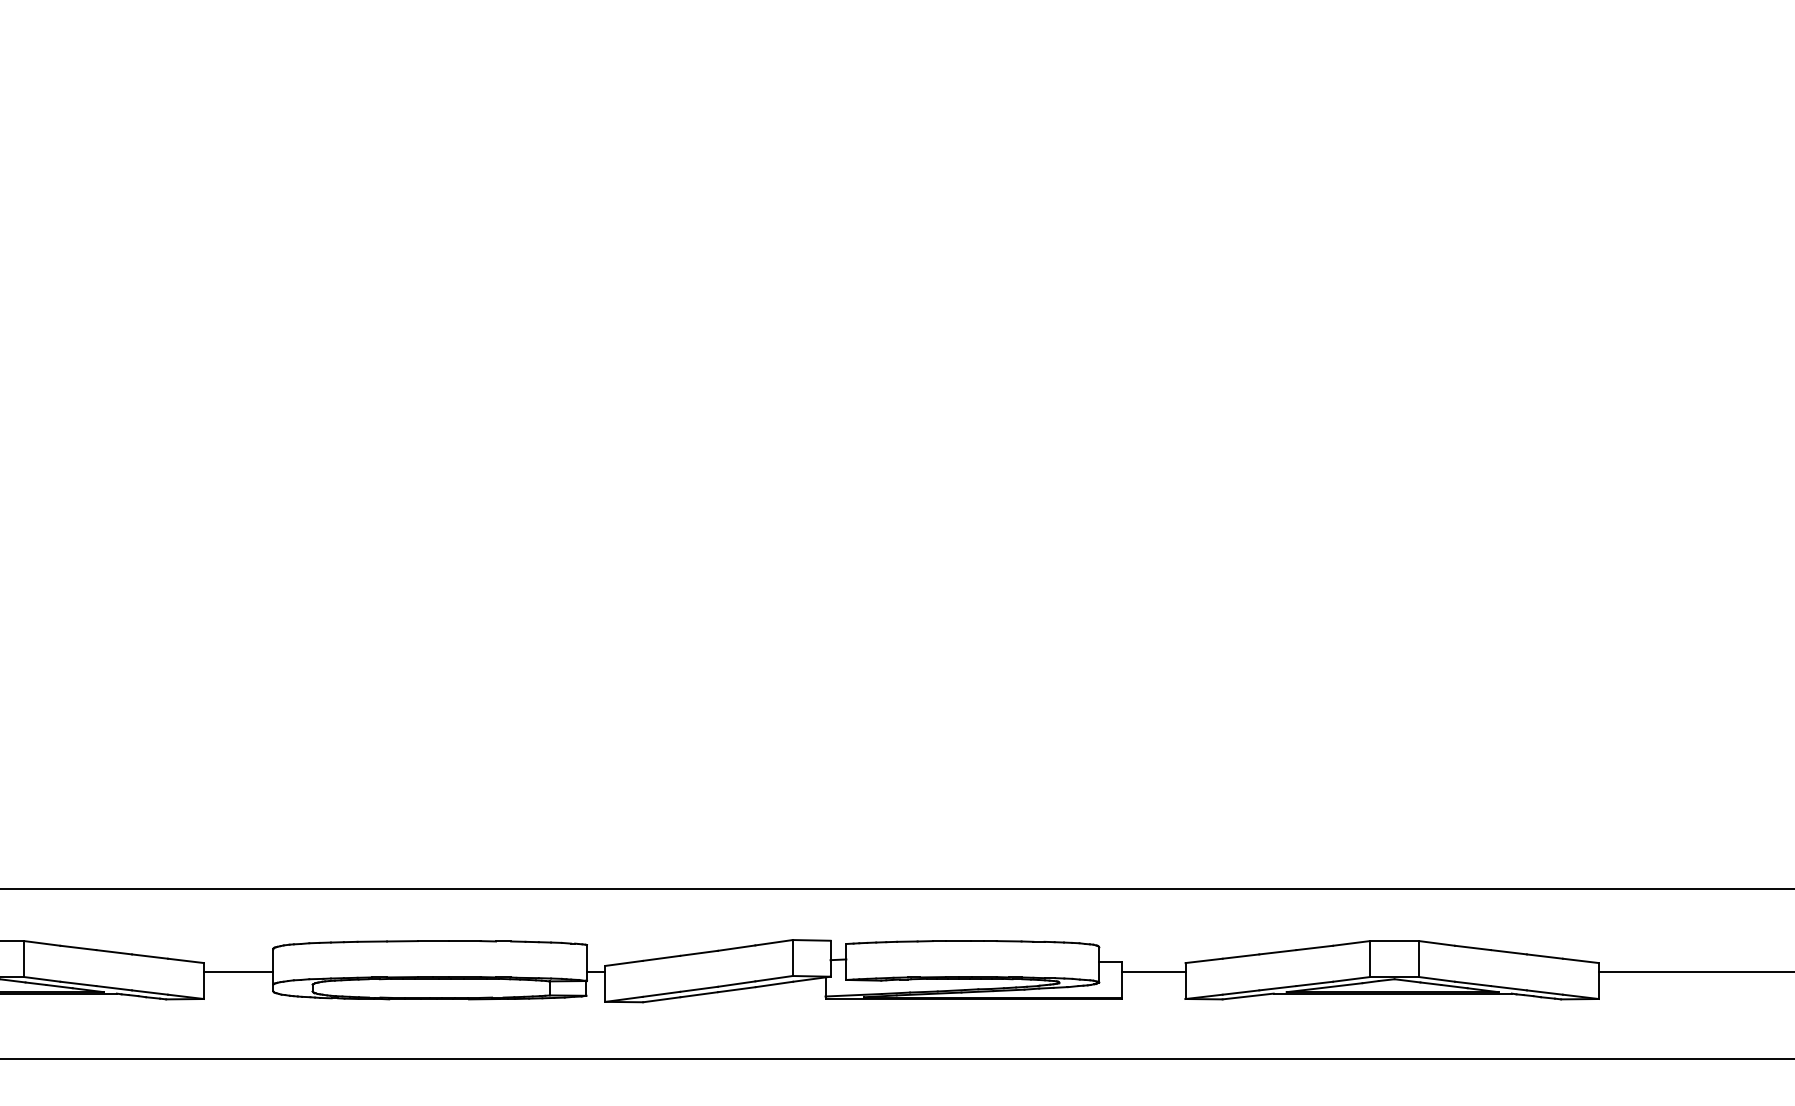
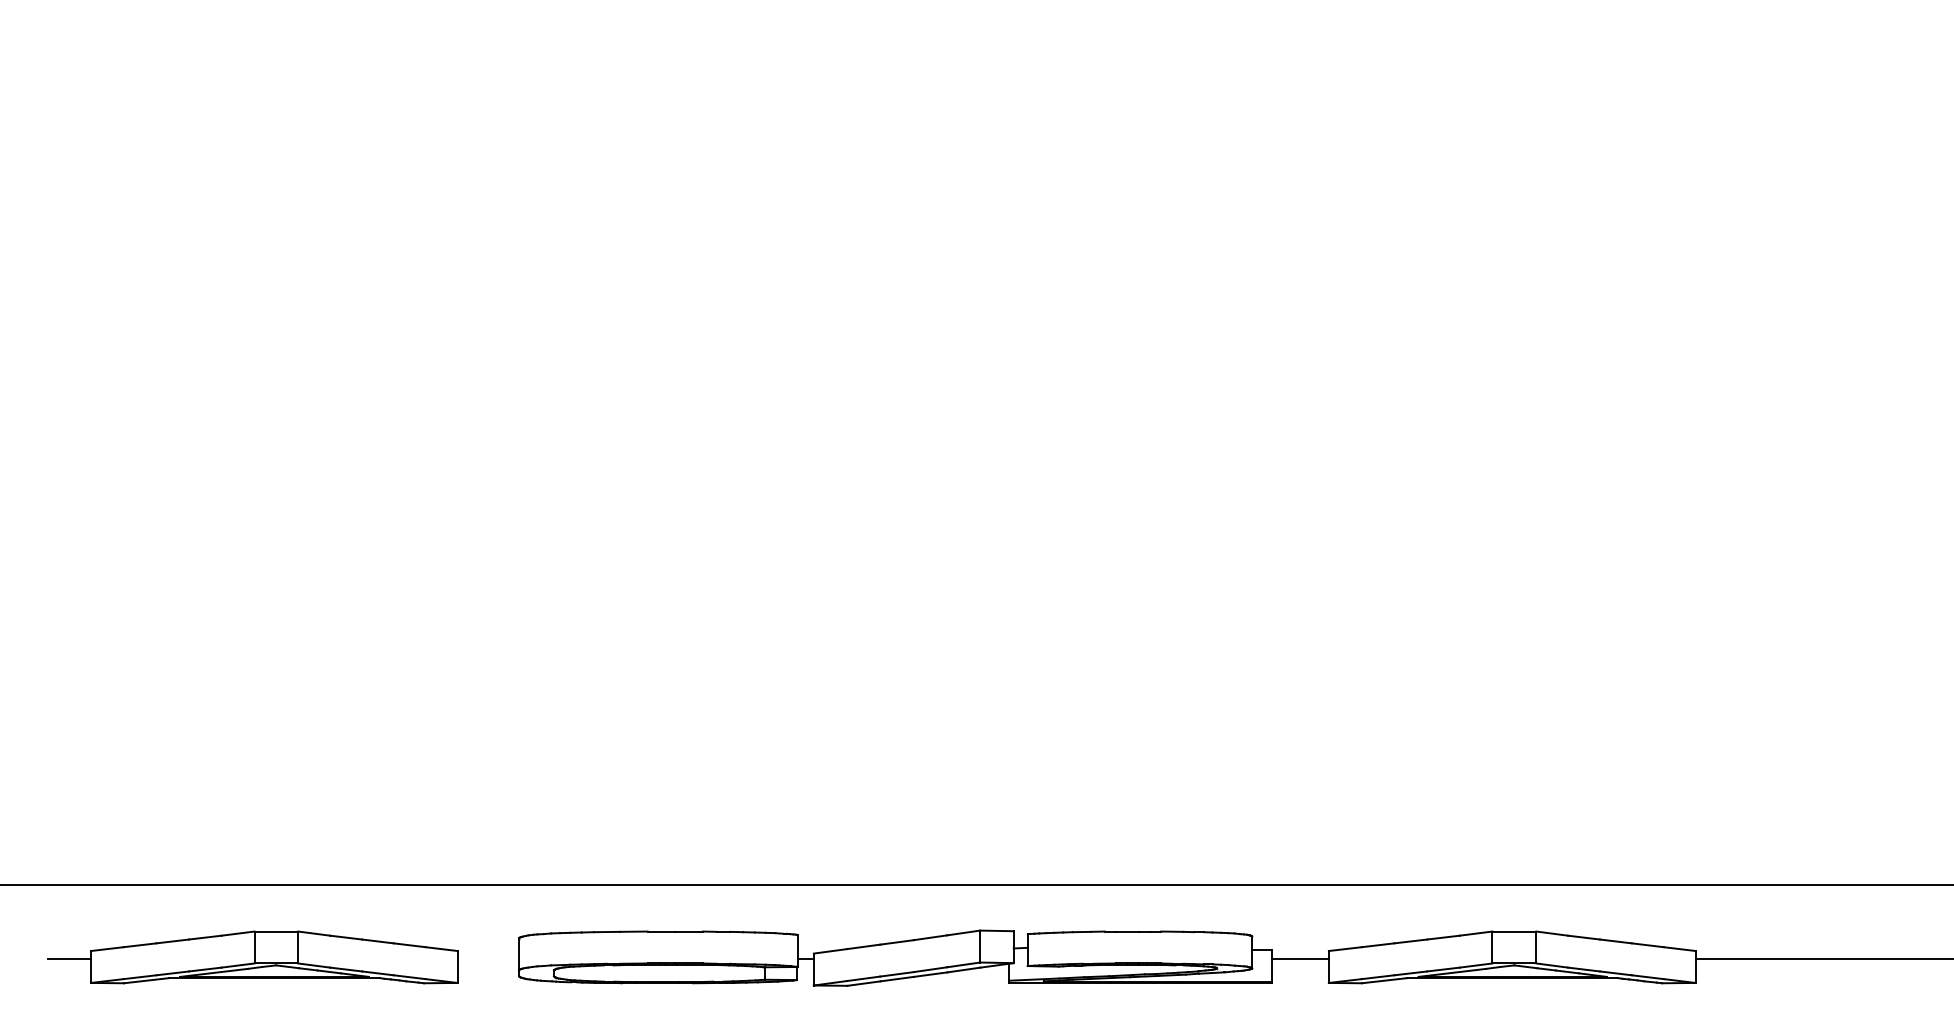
line: (238, 972) -> (488, 959), removed

